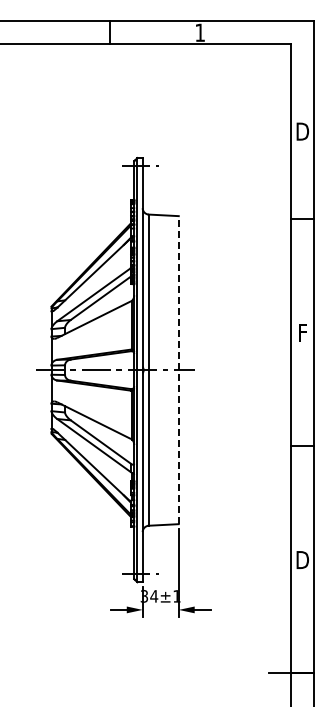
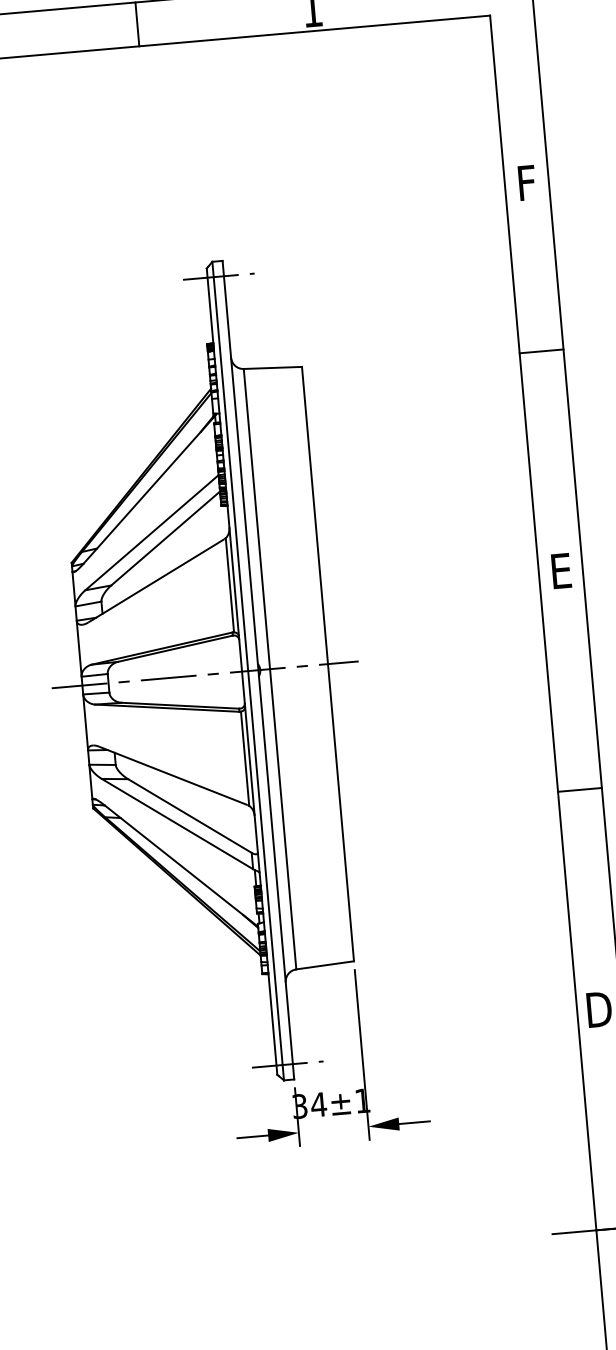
text: (302, 131) -> (526, 182), D -> F
text: (302, 332) -> (560, 570), F -> E
line: (178, 369) -> (327, 662), dashed -> solid

